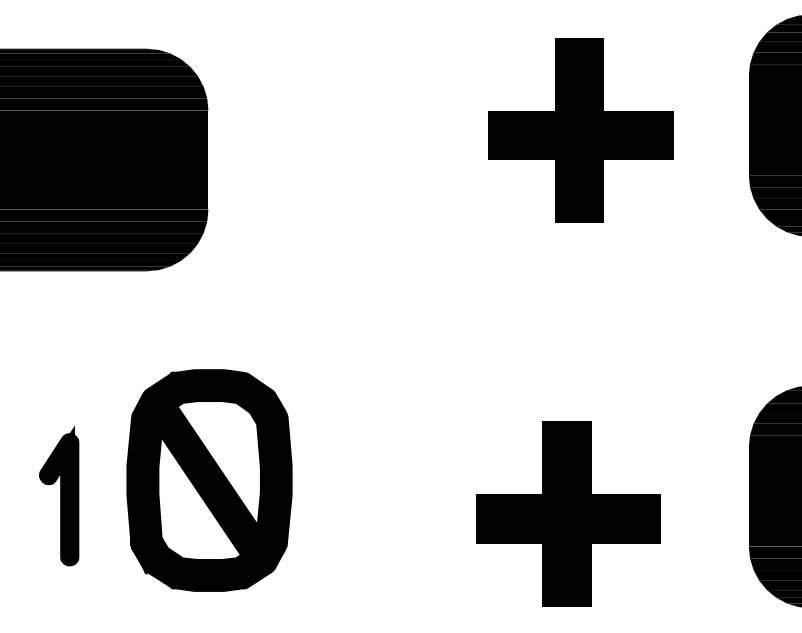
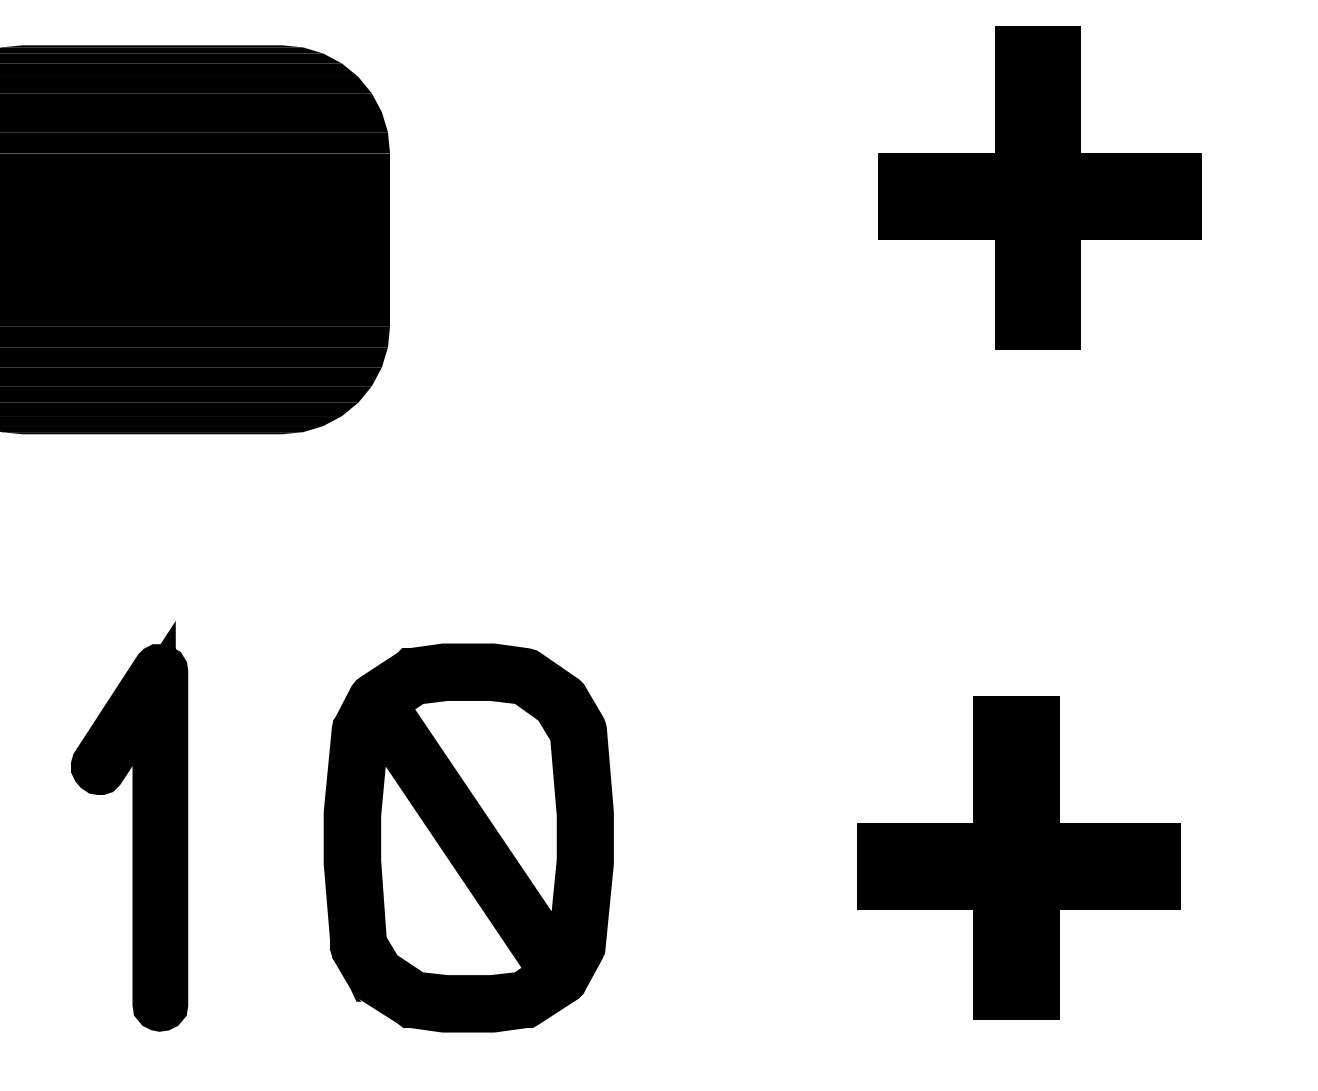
part: (209, 480) -> (468, 837), moved
part: (58, 495) -> (128, 825), size x1.67

